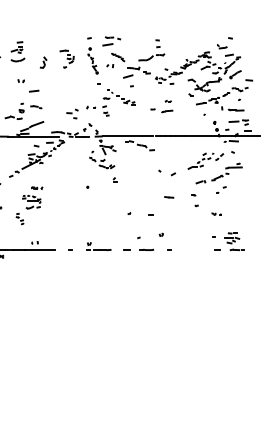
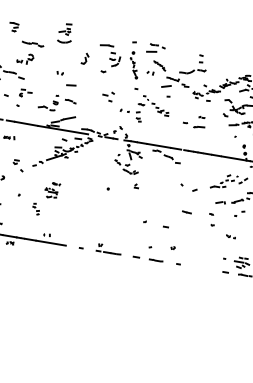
part: (17, 51) -> (65, 32), moved
part: (66, 58) -> (108, 58), size x1.6
part: (72, 113) -> (108, 95), moved
part: (32, 197) -> (52, 189), size x0.7

